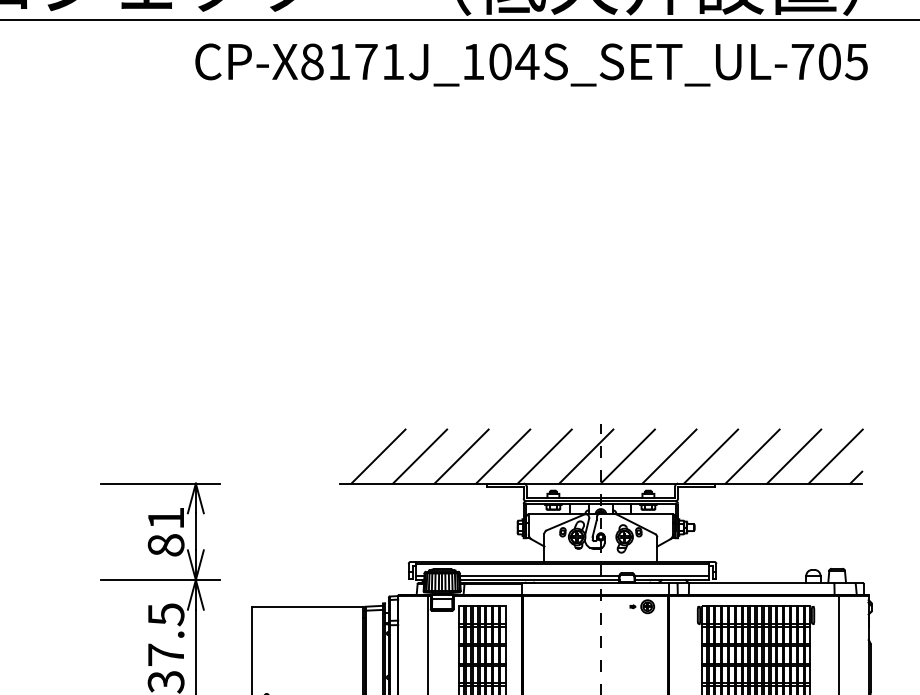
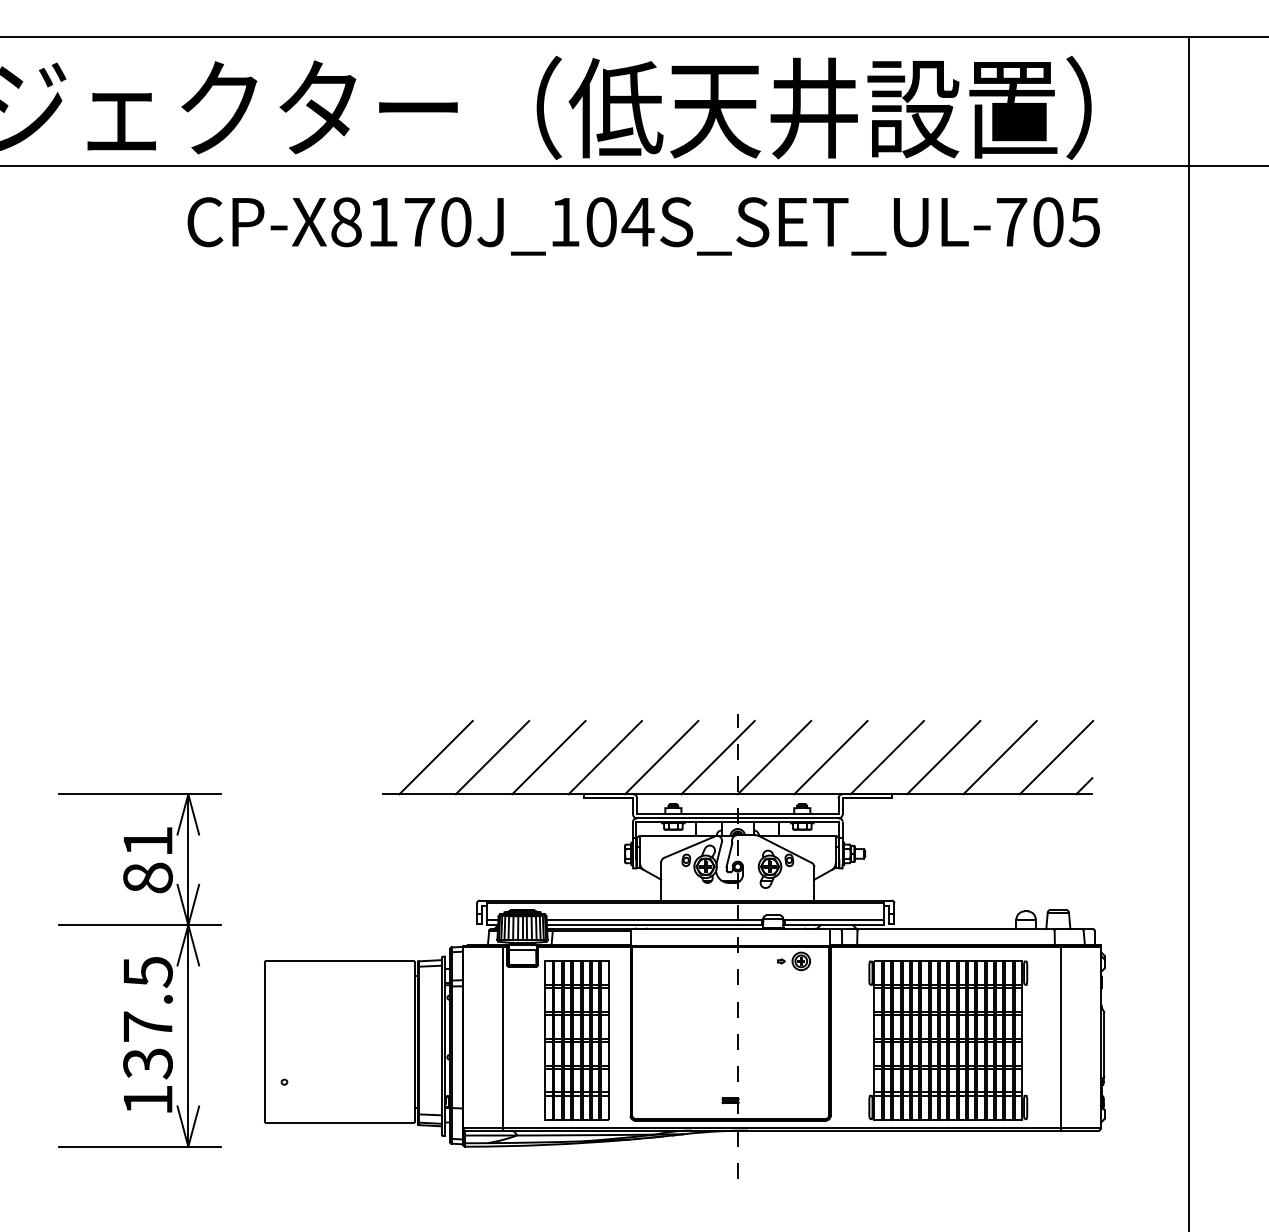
text: (393, 62) -> (456, 222), CP-X8171J_104S_SET_UL-705 -> CP-X8170J_104S_SET_UL-705

